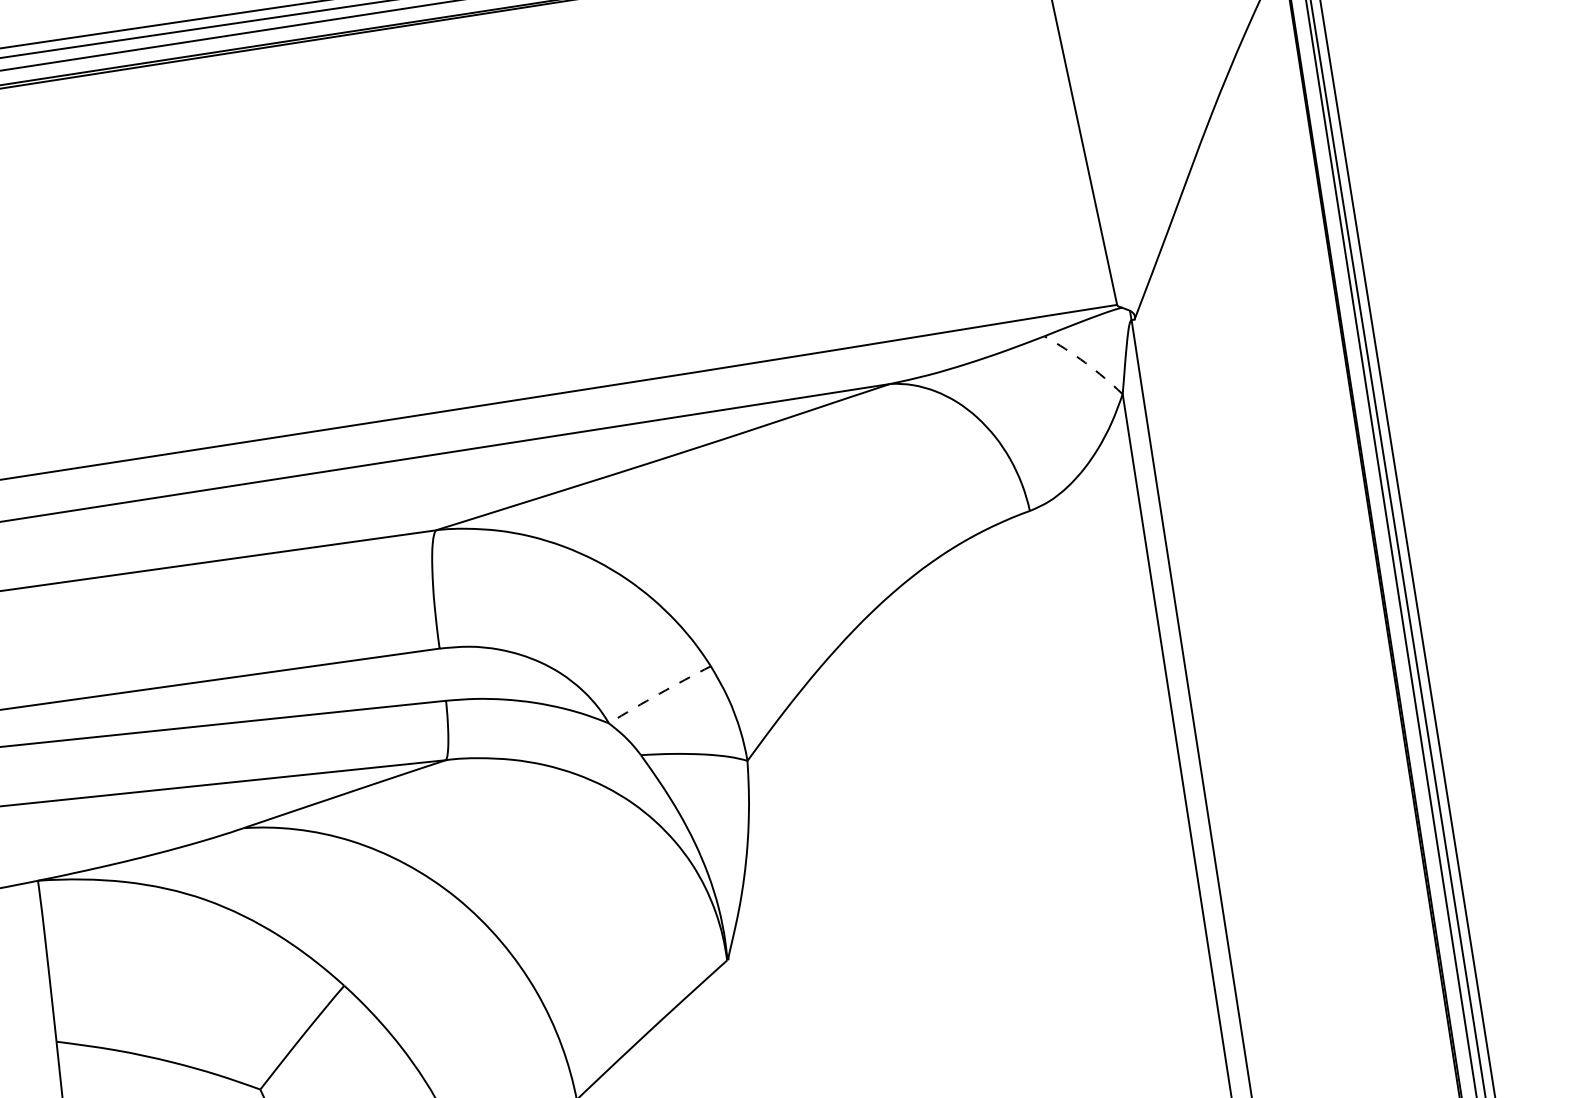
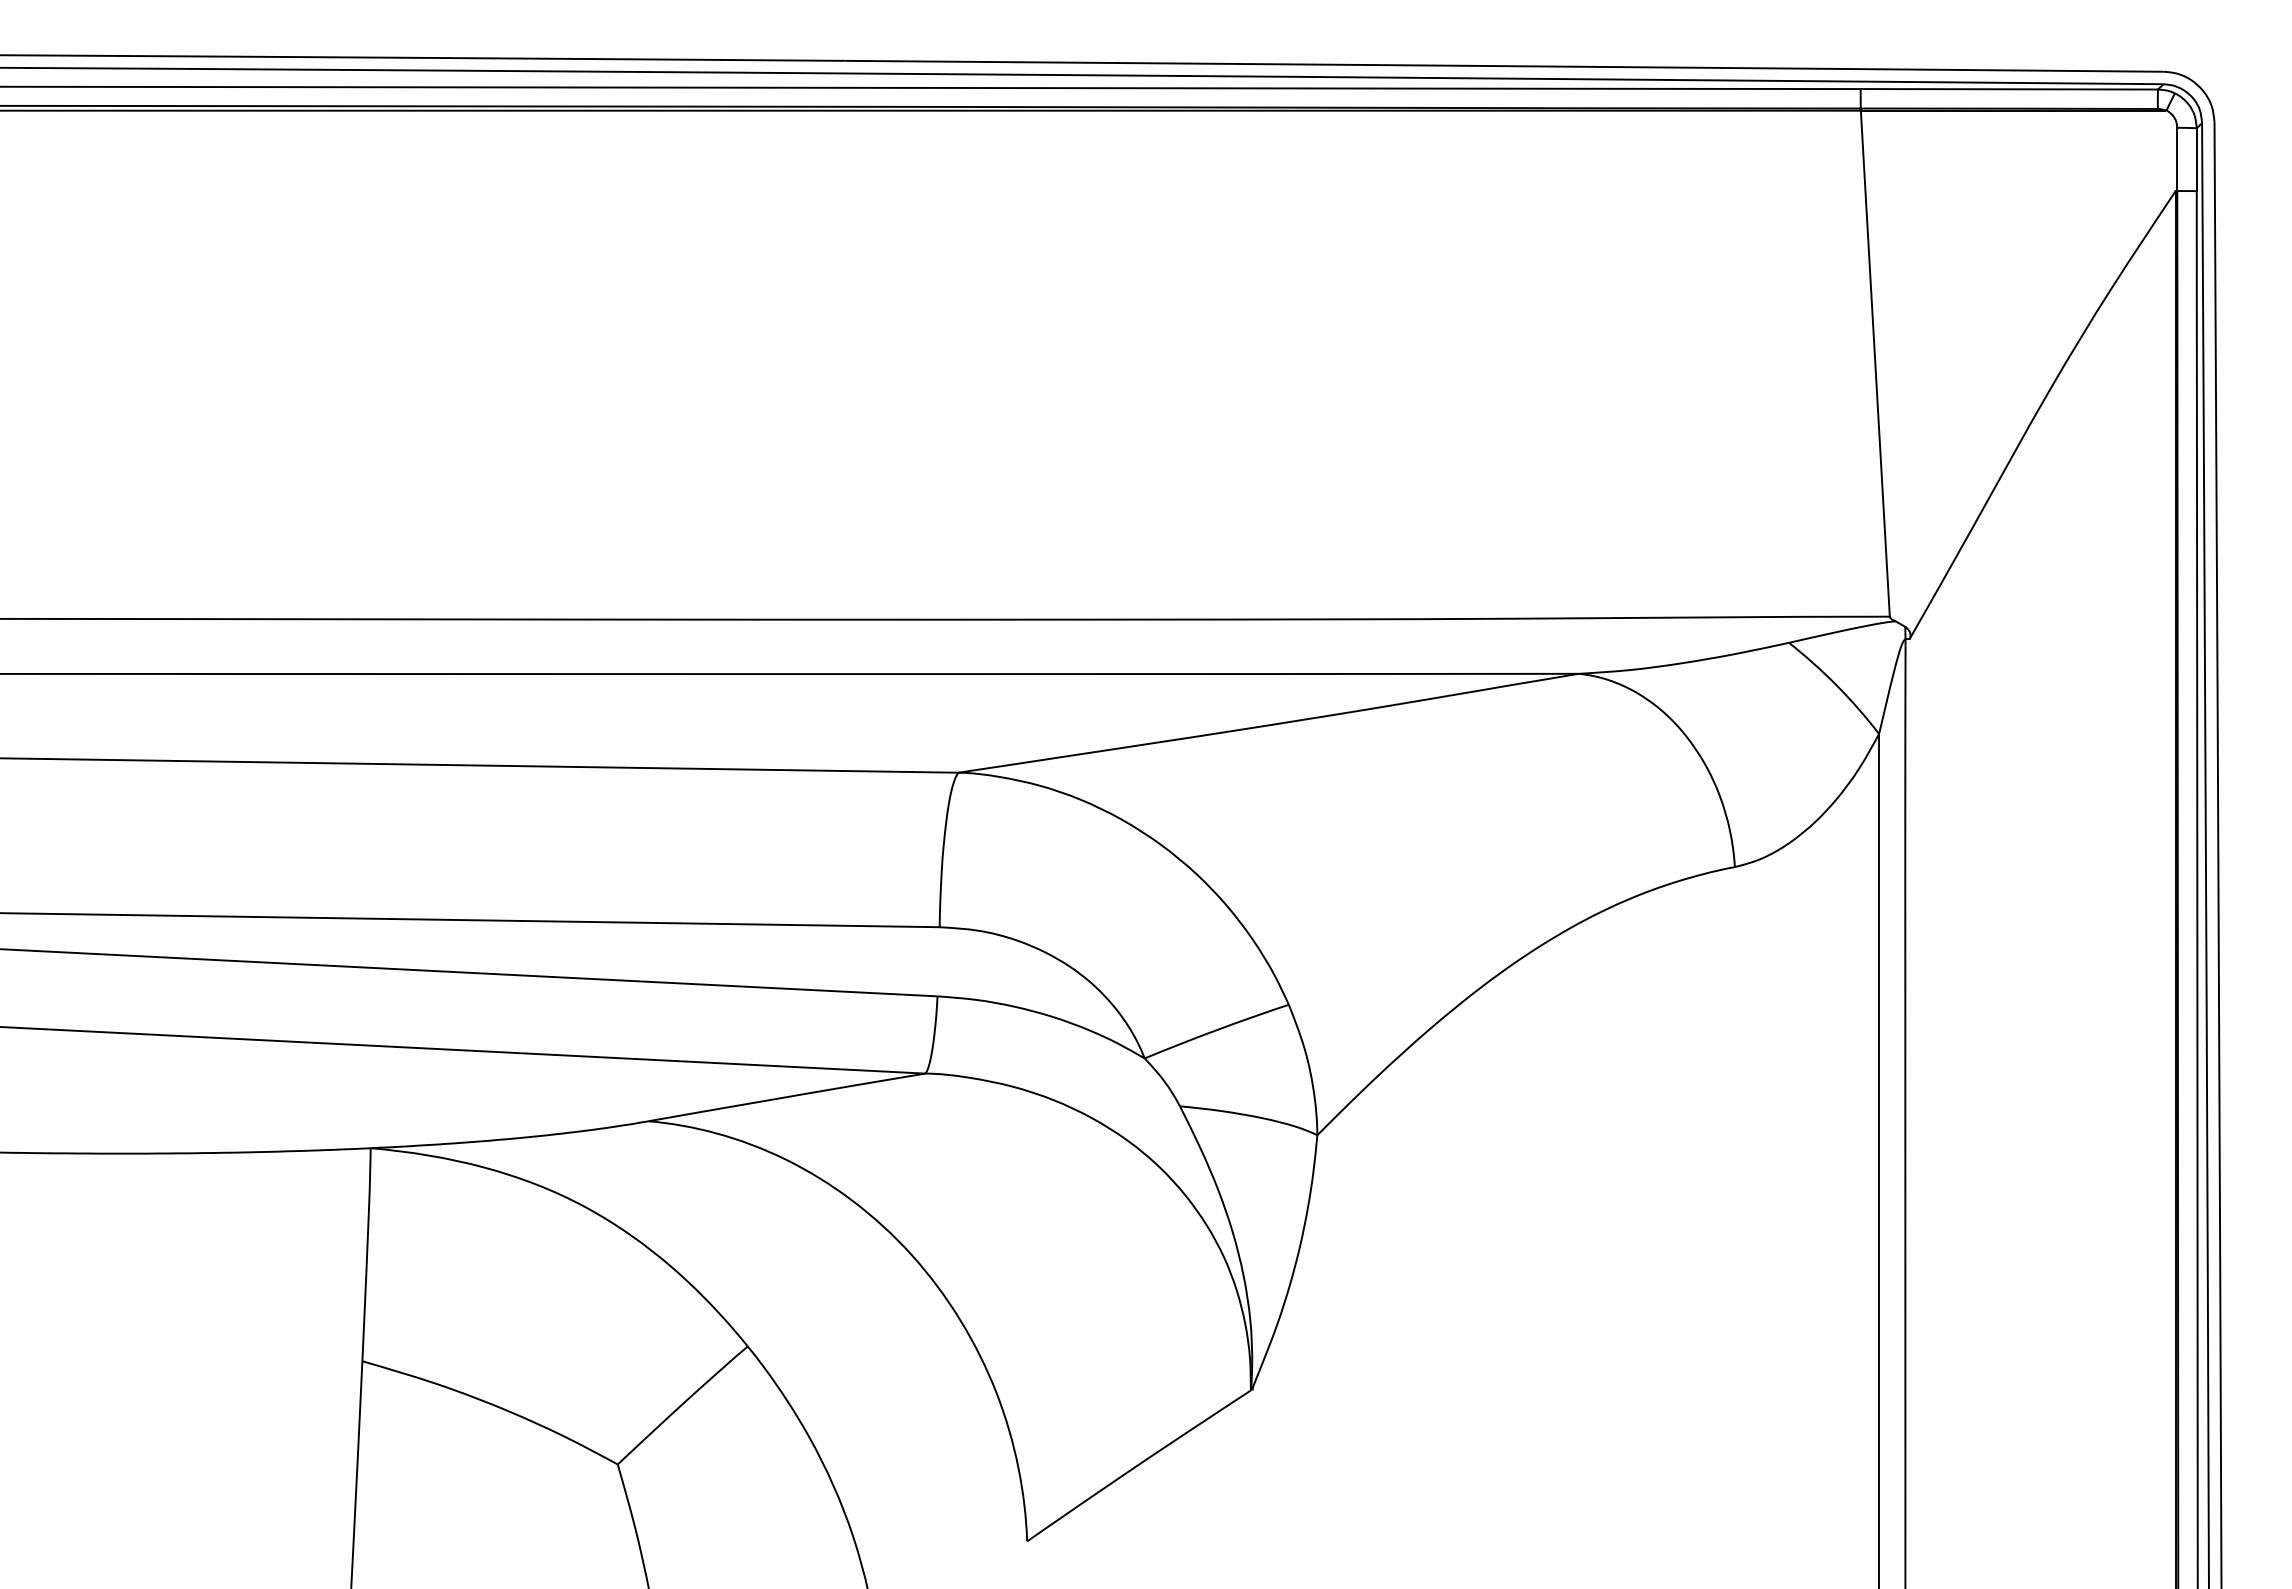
arc: (1085, 362) -> (1836, 685), dashed -> solid
arc: (659, 693) -> (1216, 1030), dashed -> solid

